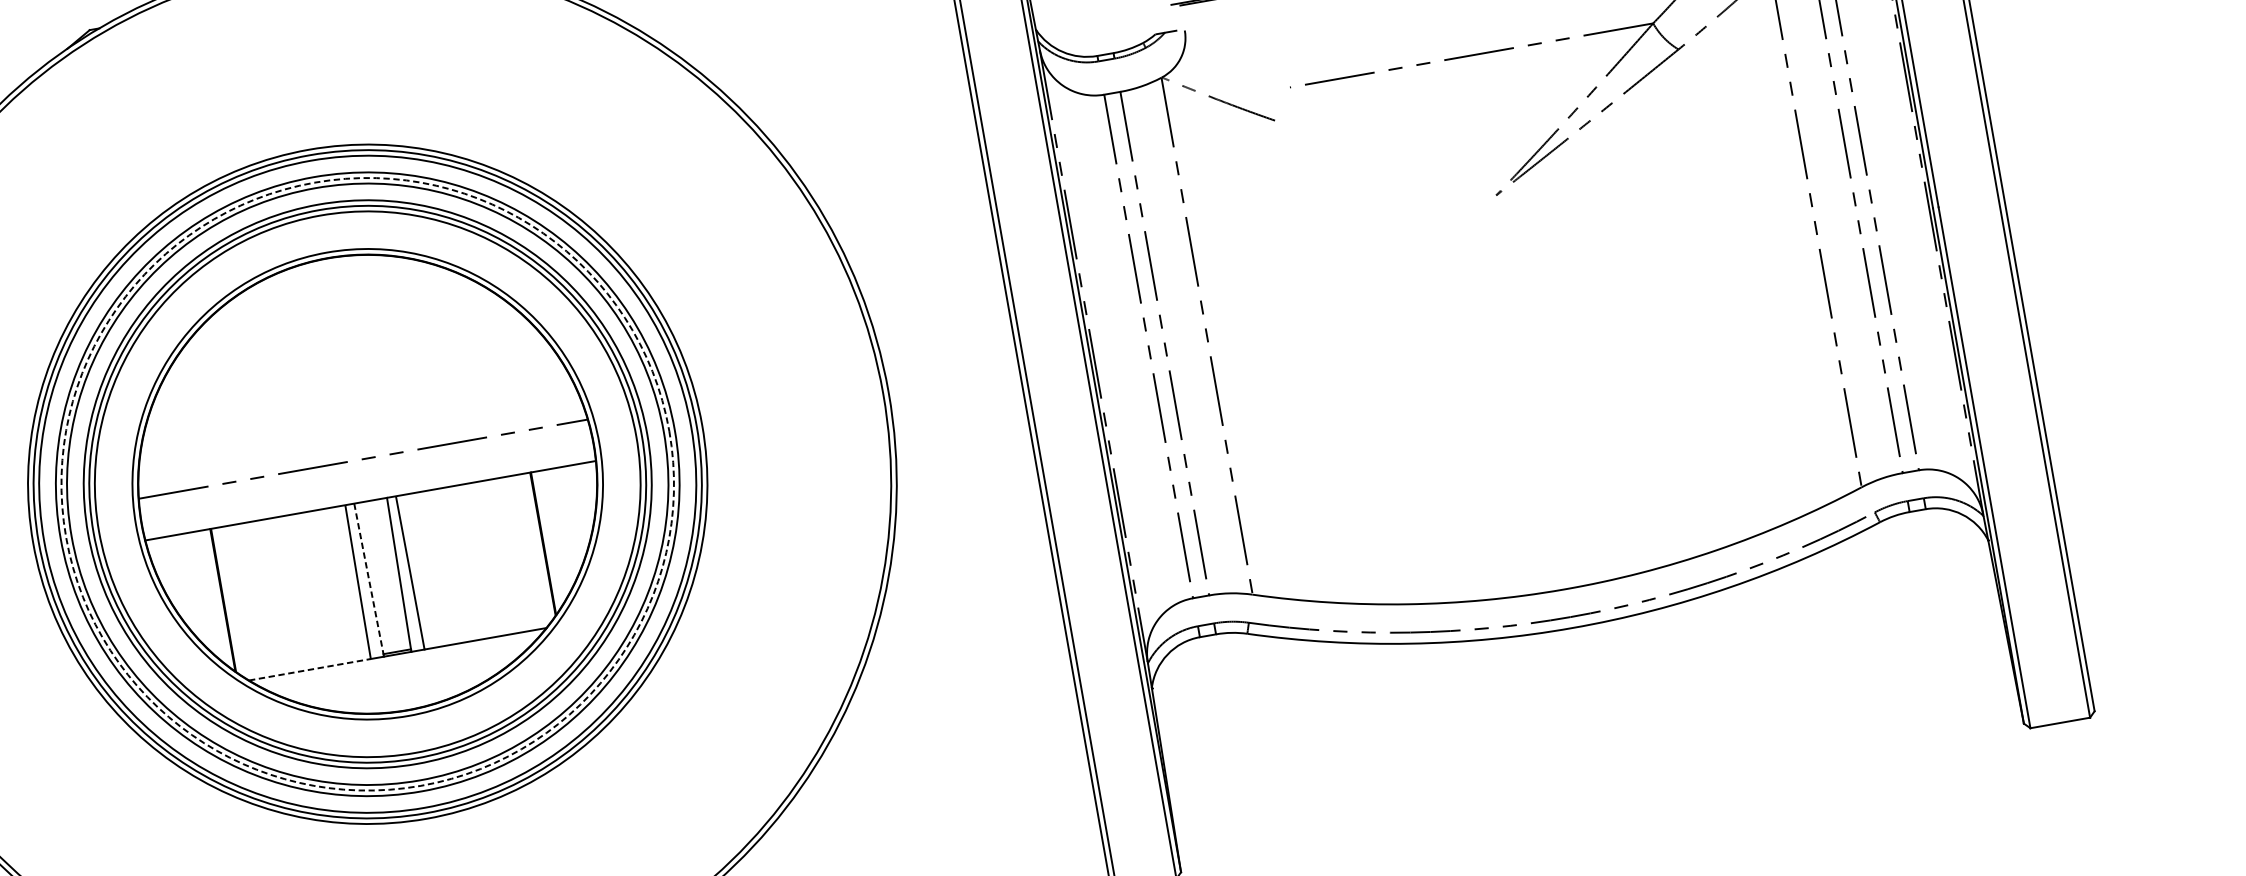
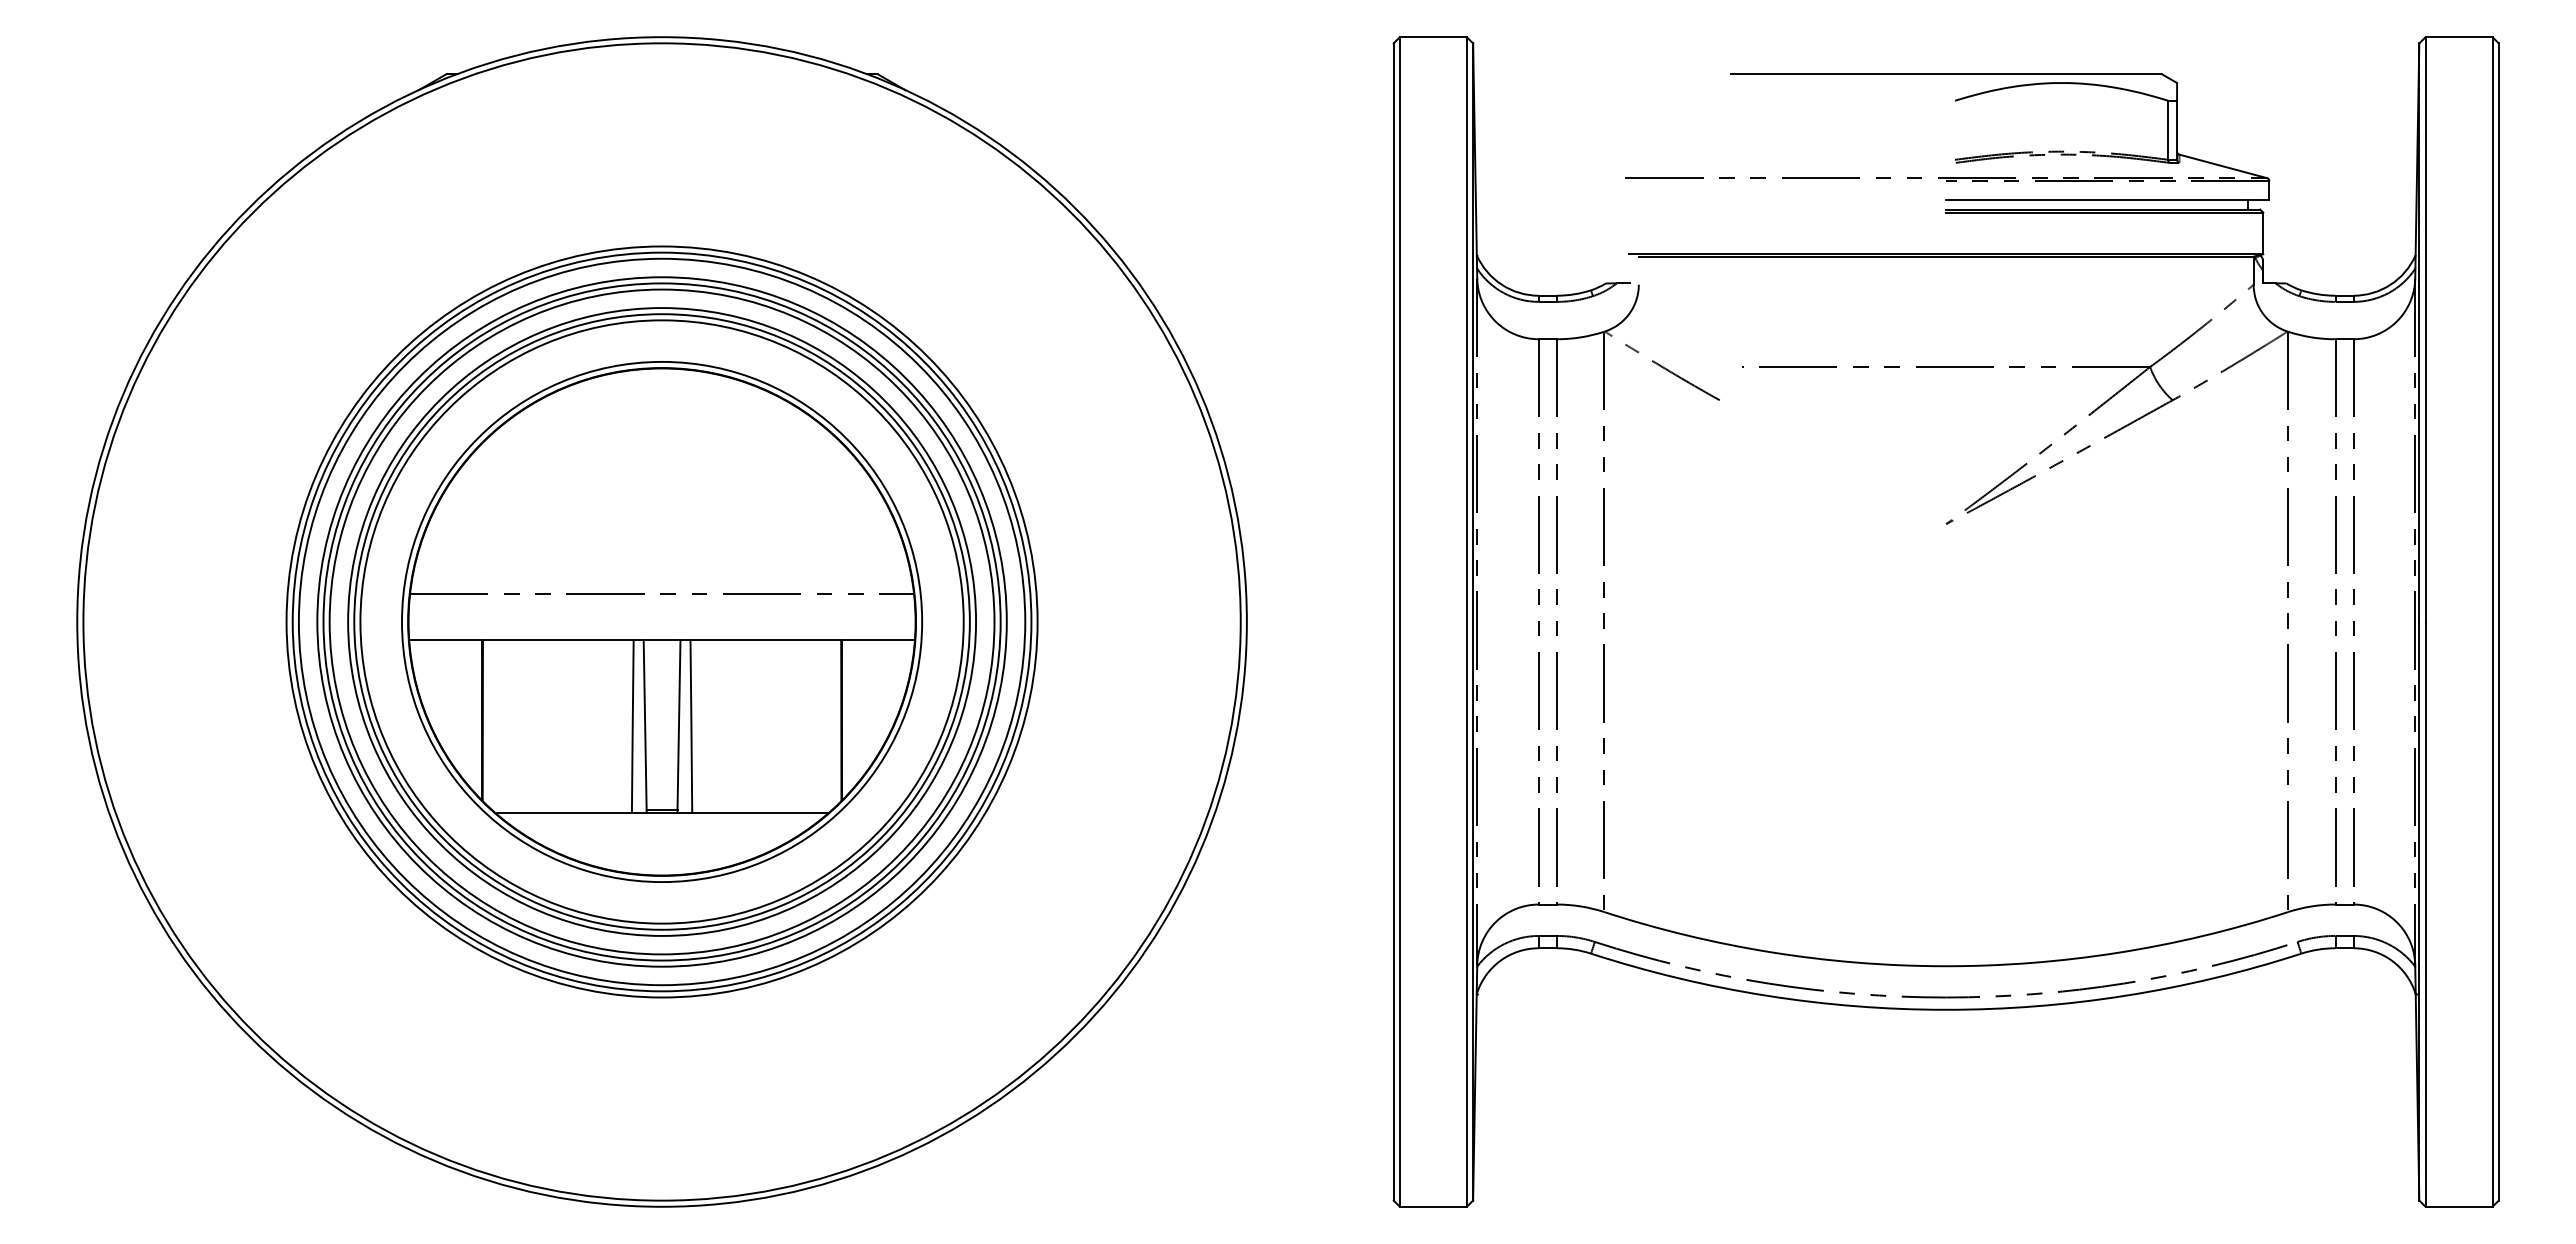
circle: (367, 483) -> (661, 621), dashed -> solid
line: (369, 579) -> (645, 725), dashed -> solid
line: (310, 669) -> (564, 812), dashed -> solid

